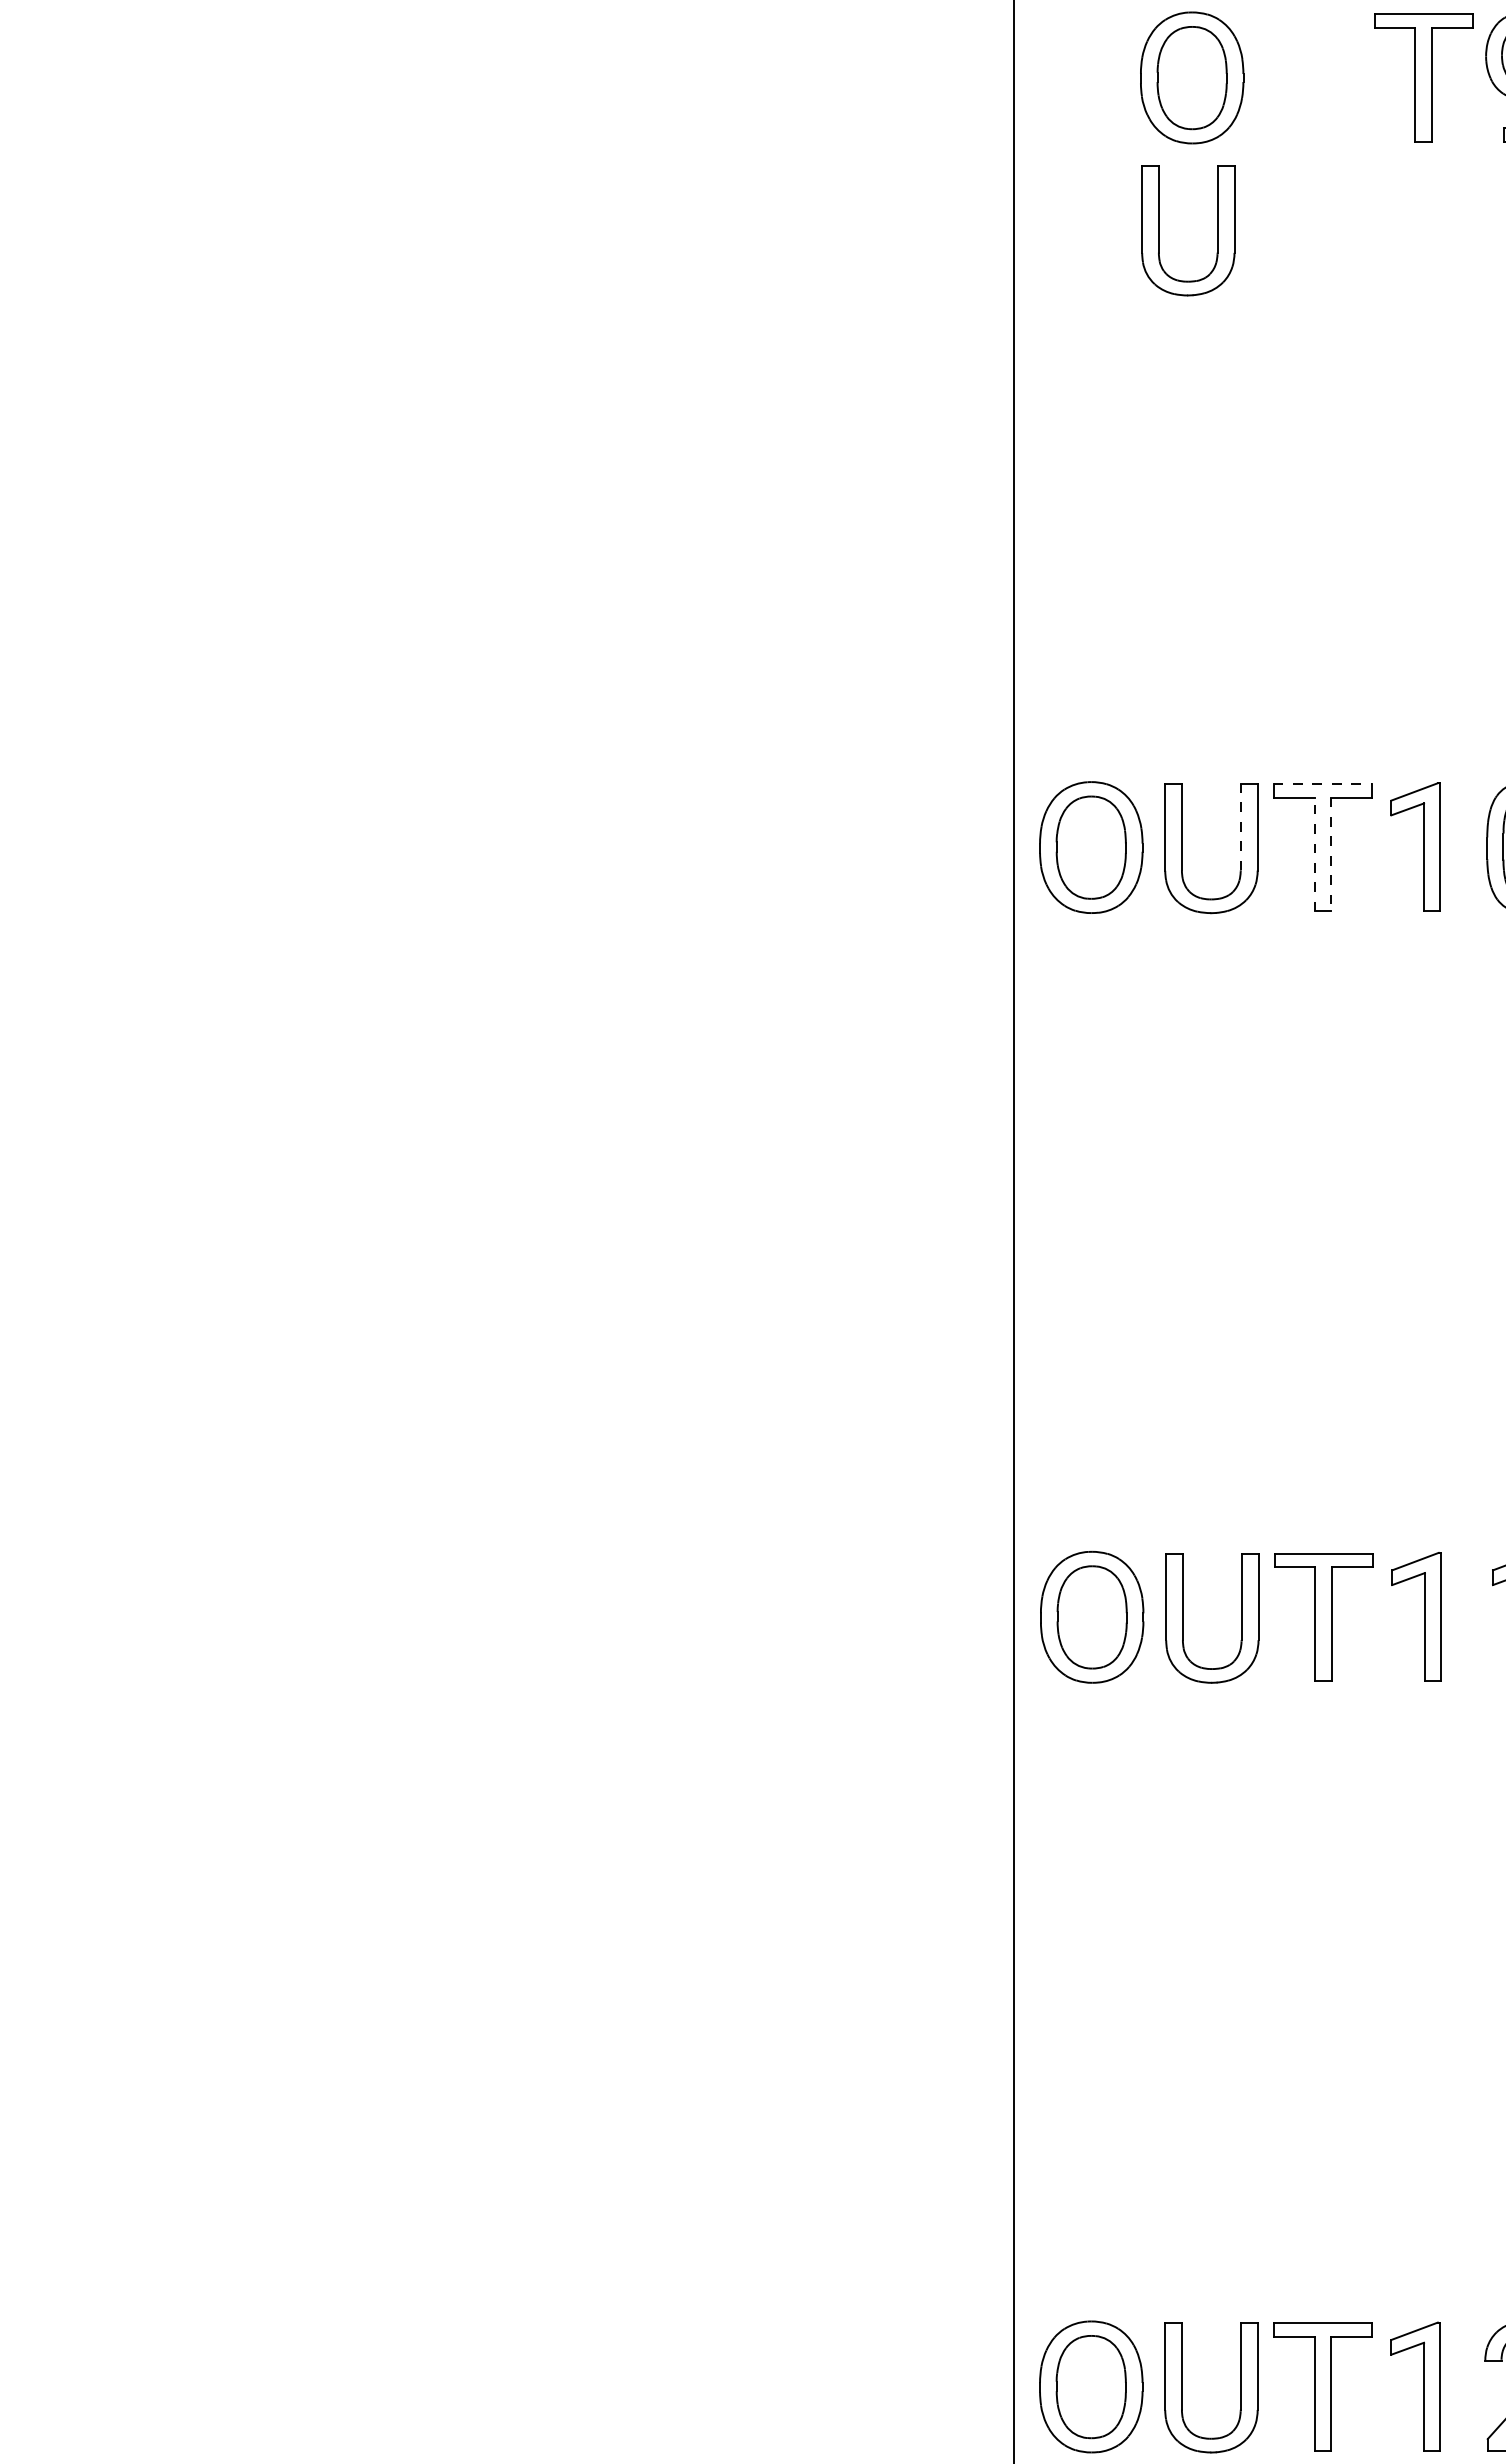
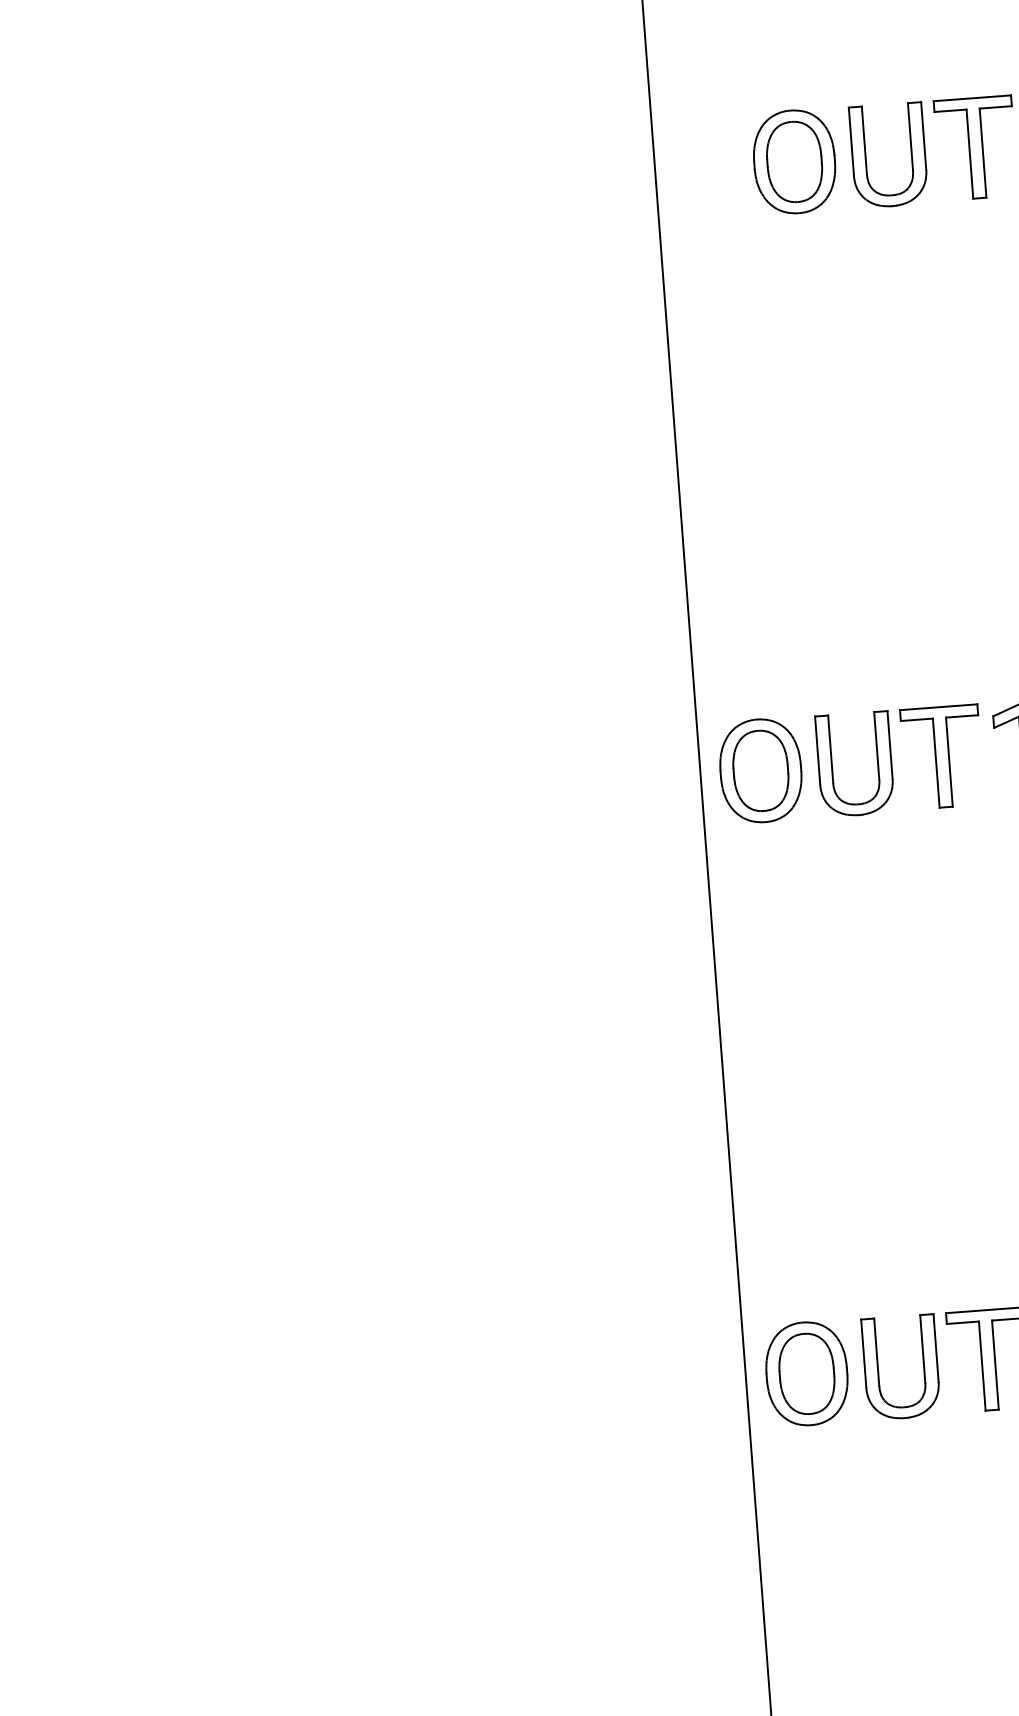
part: (1159, 230) -> (866, 156), moved
line: (1323, 783) -> (939, 706), dashed -> solid
line: (1240, 826) -> (876, 745), dashed -> solid
line: (1314, 854) -> (936, 763), dashed -> solid
line: (1331, 854) -> (949, 762), dashed -> solid

